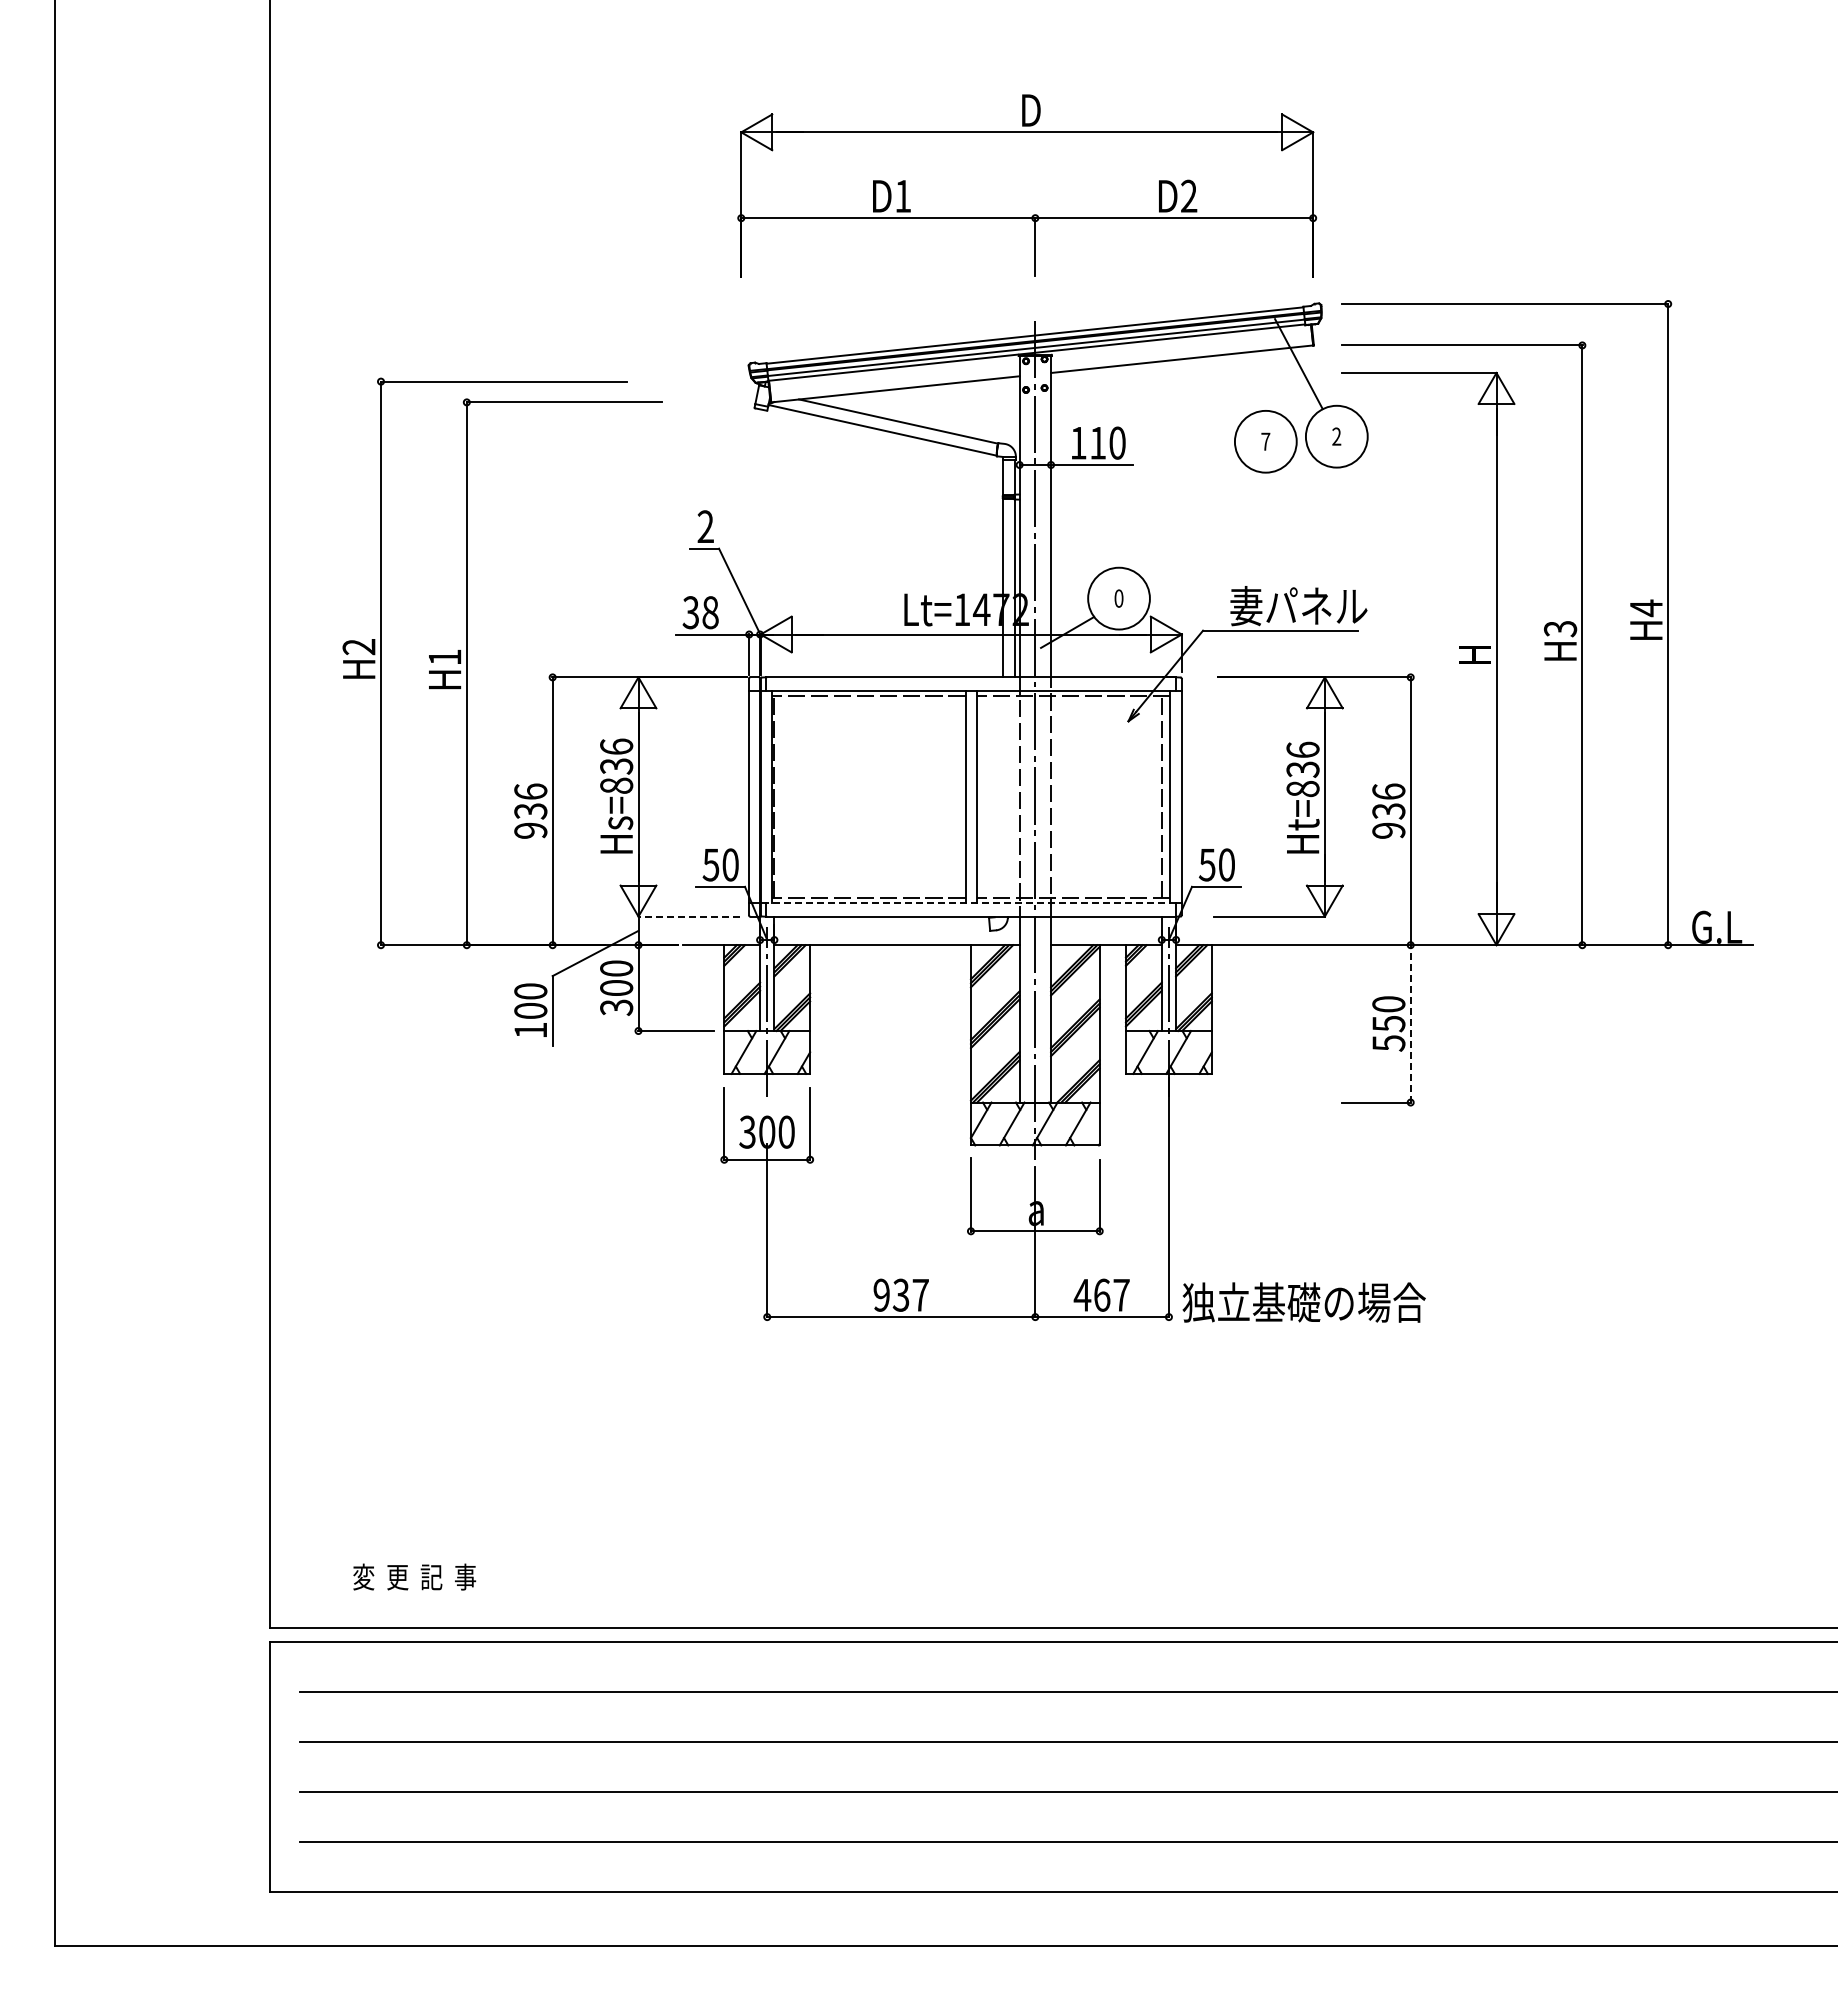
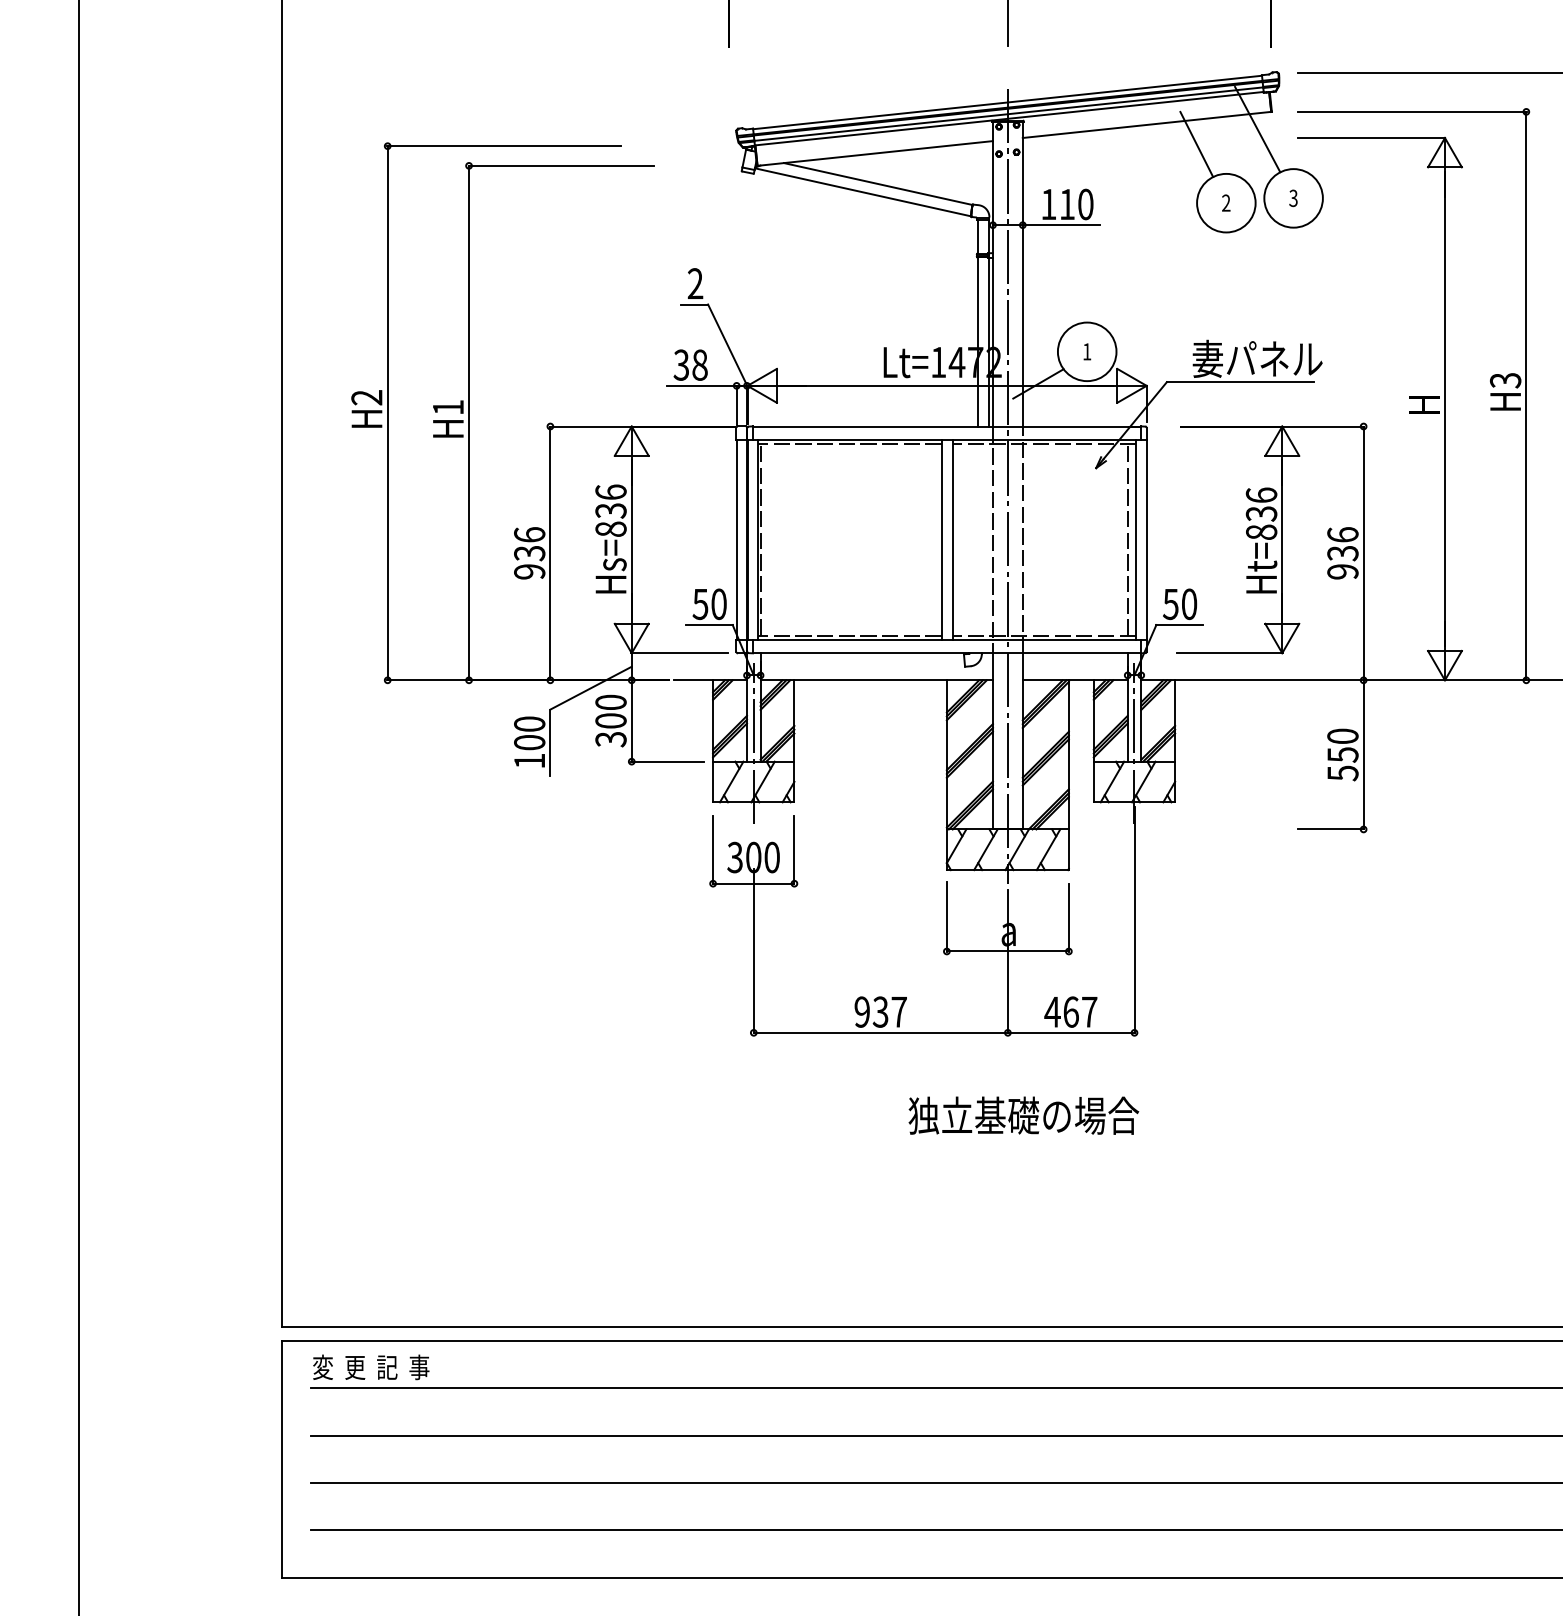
line: (1234, 379) -> (1196, 144), added
text: (1336, 436) -> (1293, 198), 2 -> 3
text: (1265, 441) -> (1226, 202), 7 -> 2
text: (1118, 598) -> (1086, 351), 0 -> 1
line: (971, 902) -> (947, 639), dashed -> solid
line: (688, 916) -> (679, 653), dashed -> solid
line: (1410, 1023) -> (1363, 754), dashed -> solid
text: (1303, 1302) -> (1023, 1115), moved
text: (414, 1576) -> (371, 1366), moved

